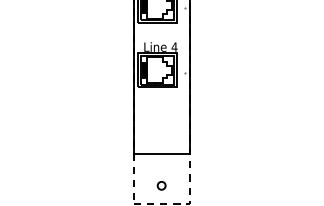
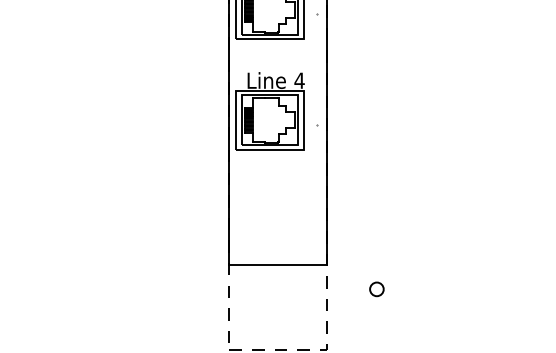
circle: (161, 185) -> (376, 288), moved

